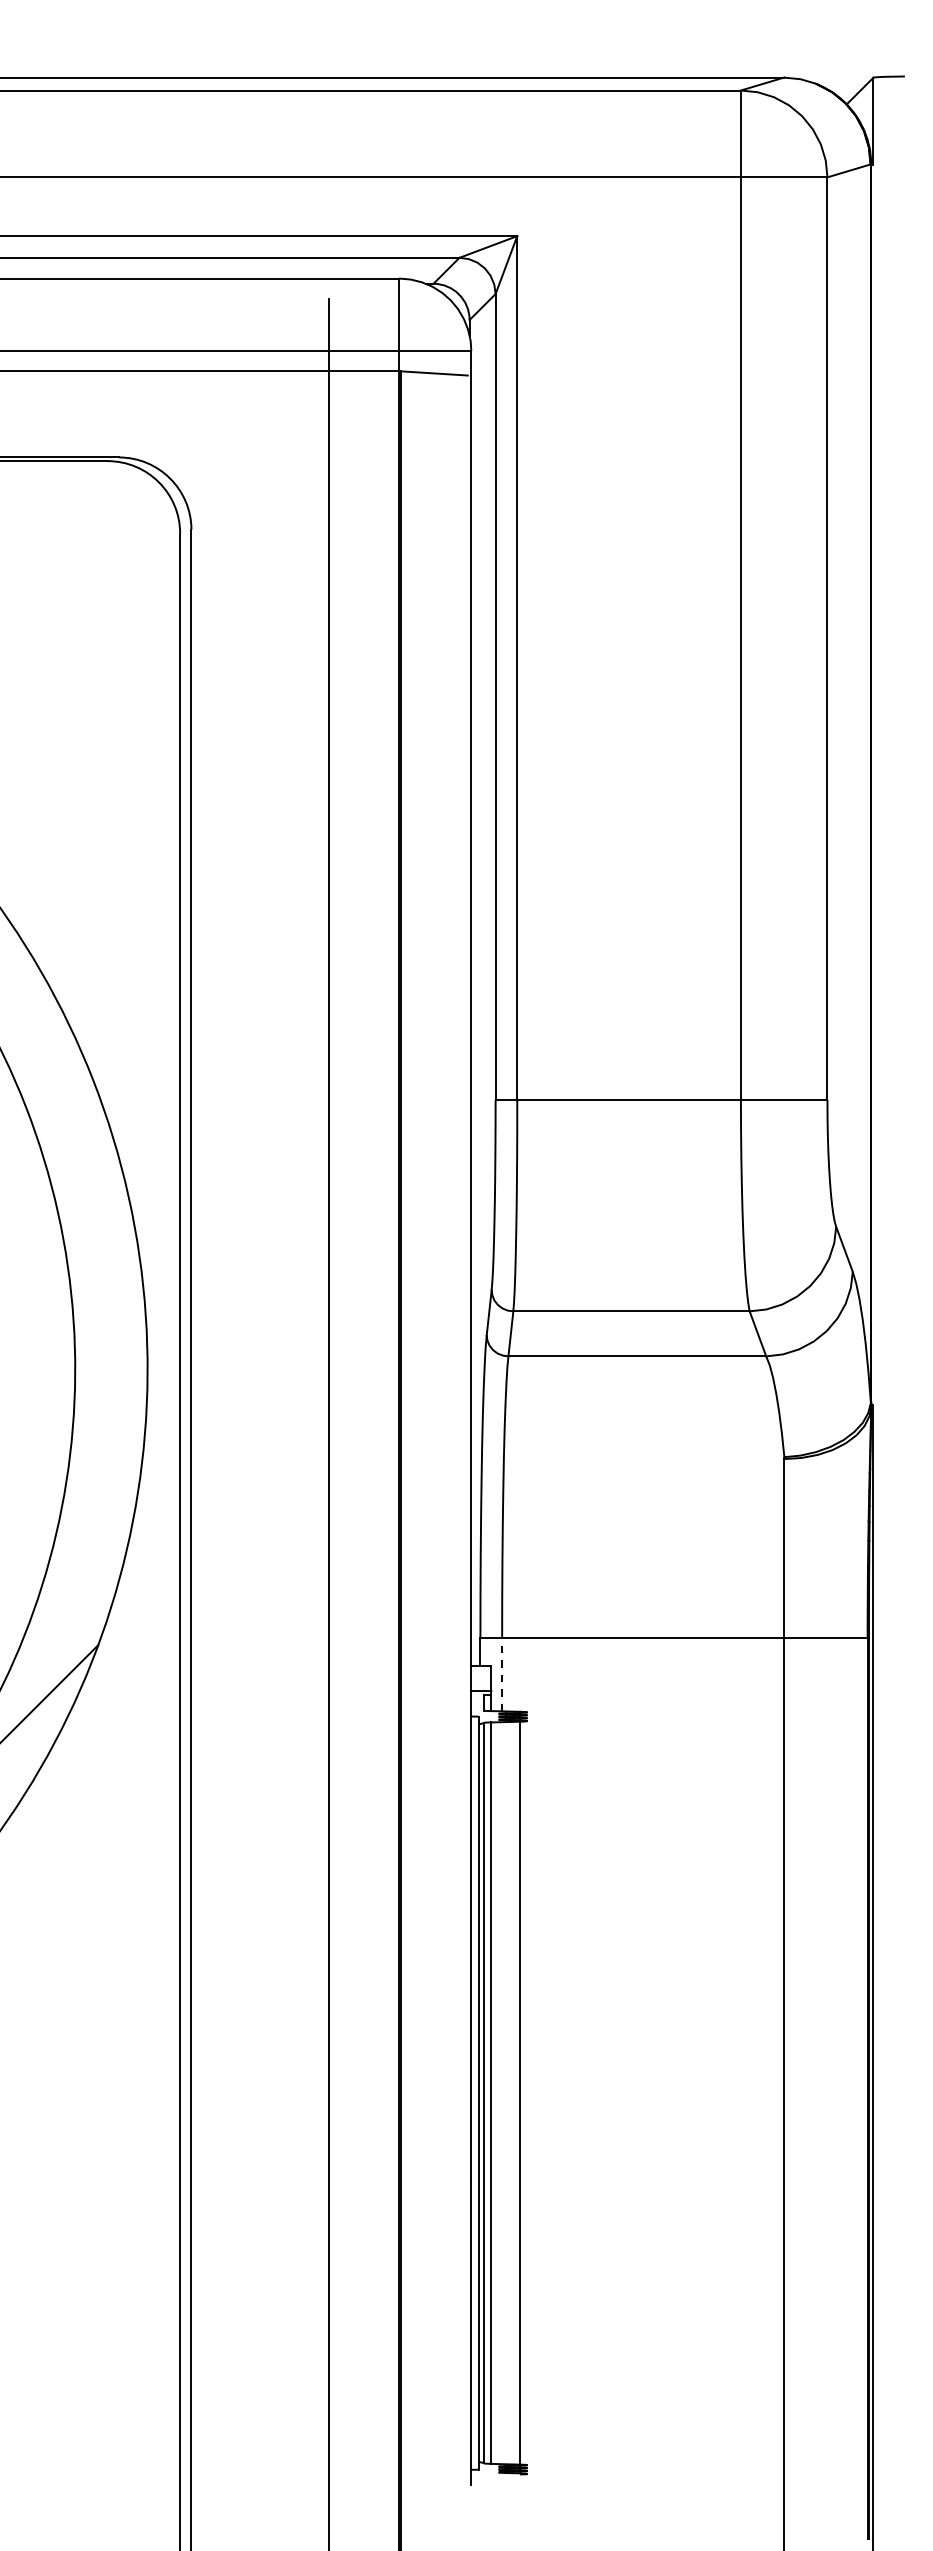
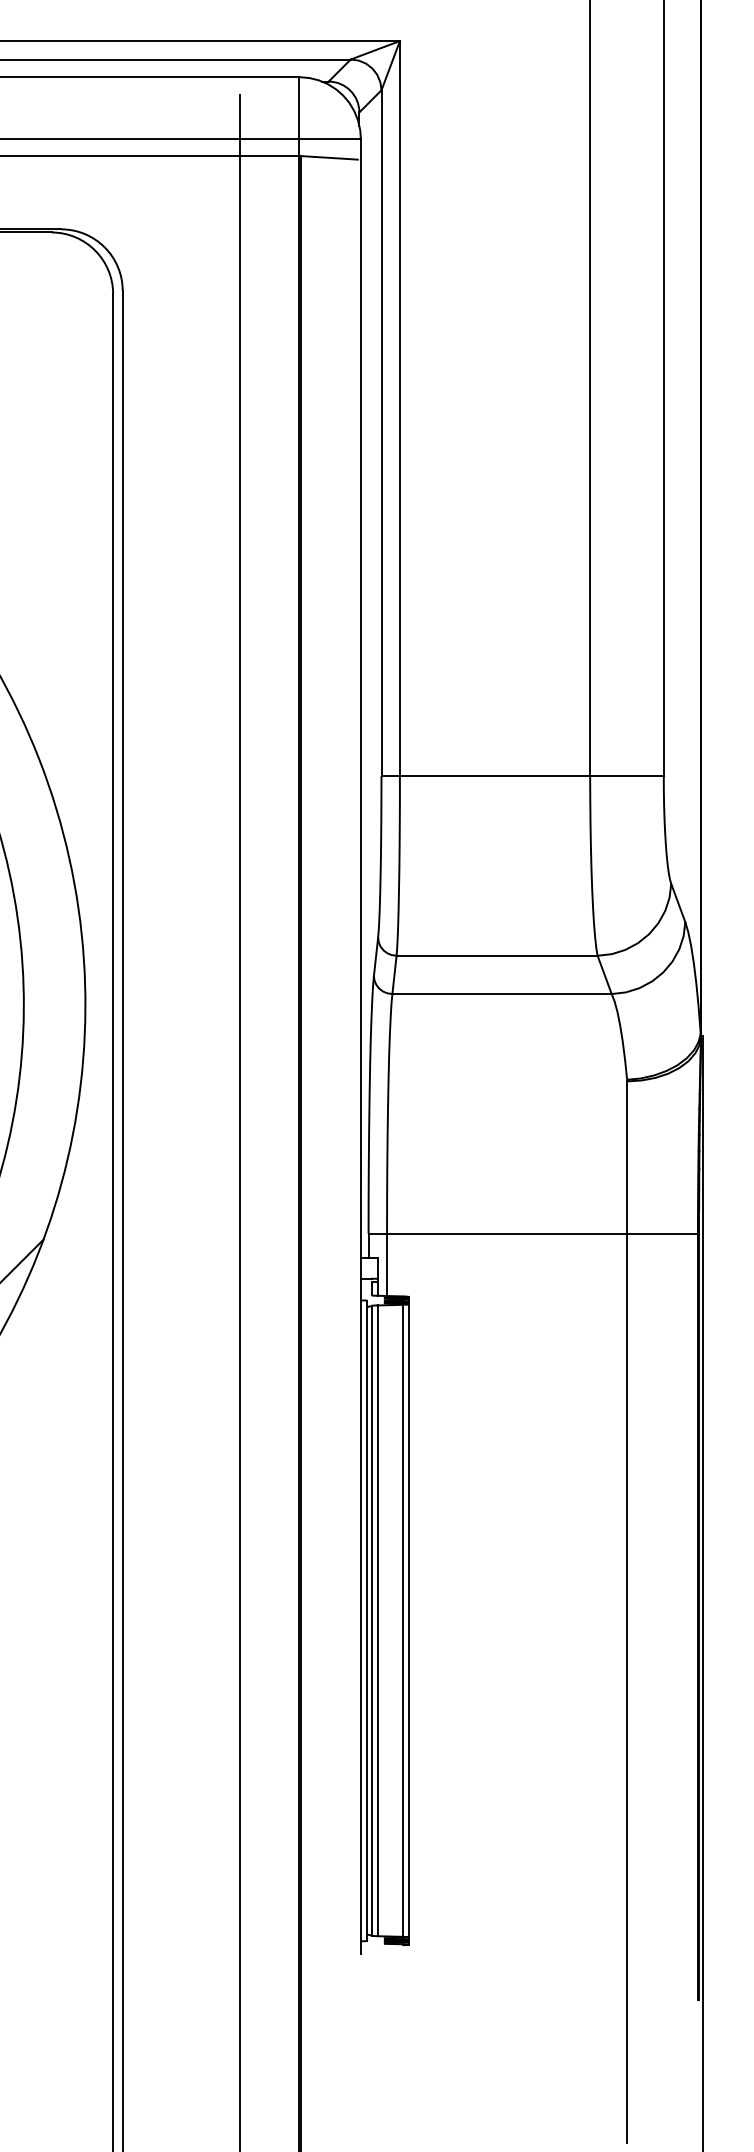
line: (502, 1674) -> (387, 1264), dashed -> solid
line: (527, 2092) -> (408, 1620), added

